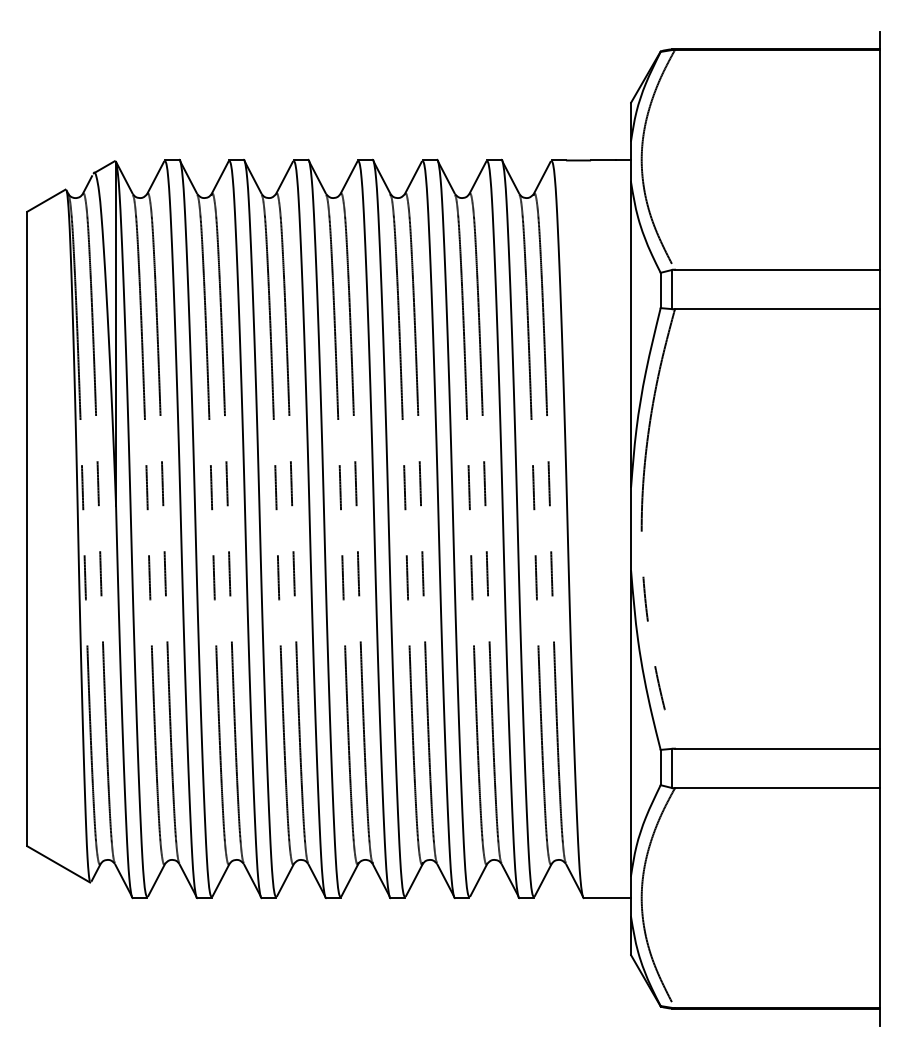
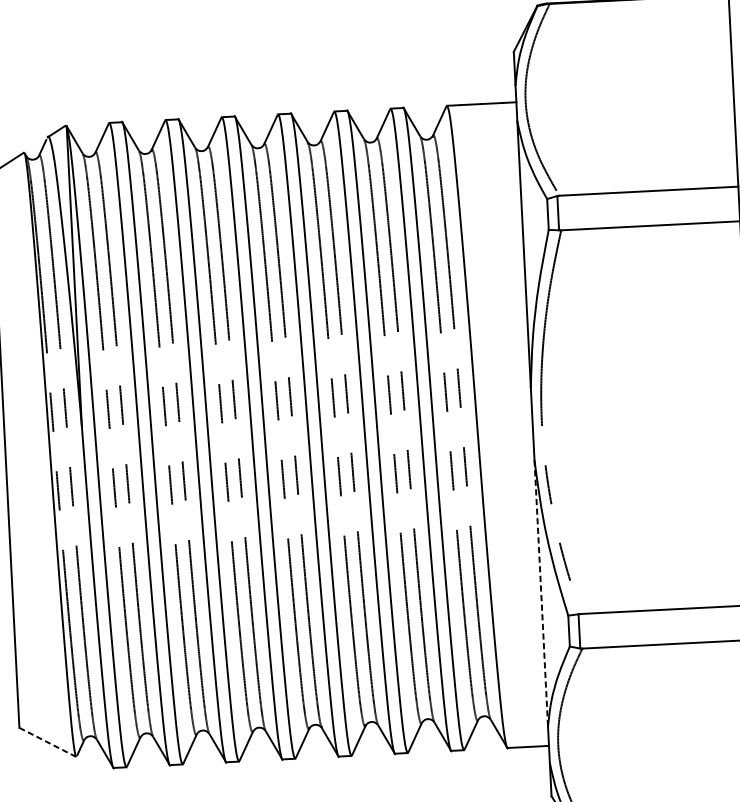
line: (631, 723) -> (541, 593), solid -> dashed
line: (59, 864) -> (48, 742), solid -> dashed

